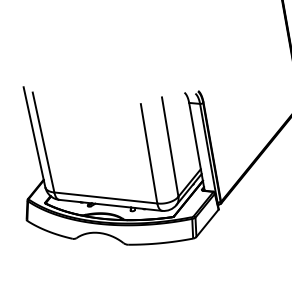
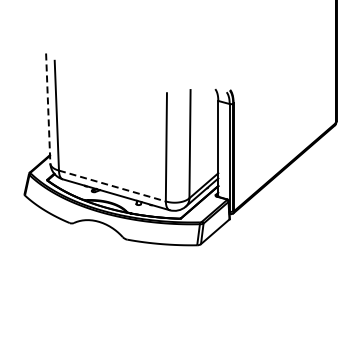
line: (34, 137) -> (48, 108), solid -> dashed
line: (106, 198) -> (112, 186), solid -> dashed

